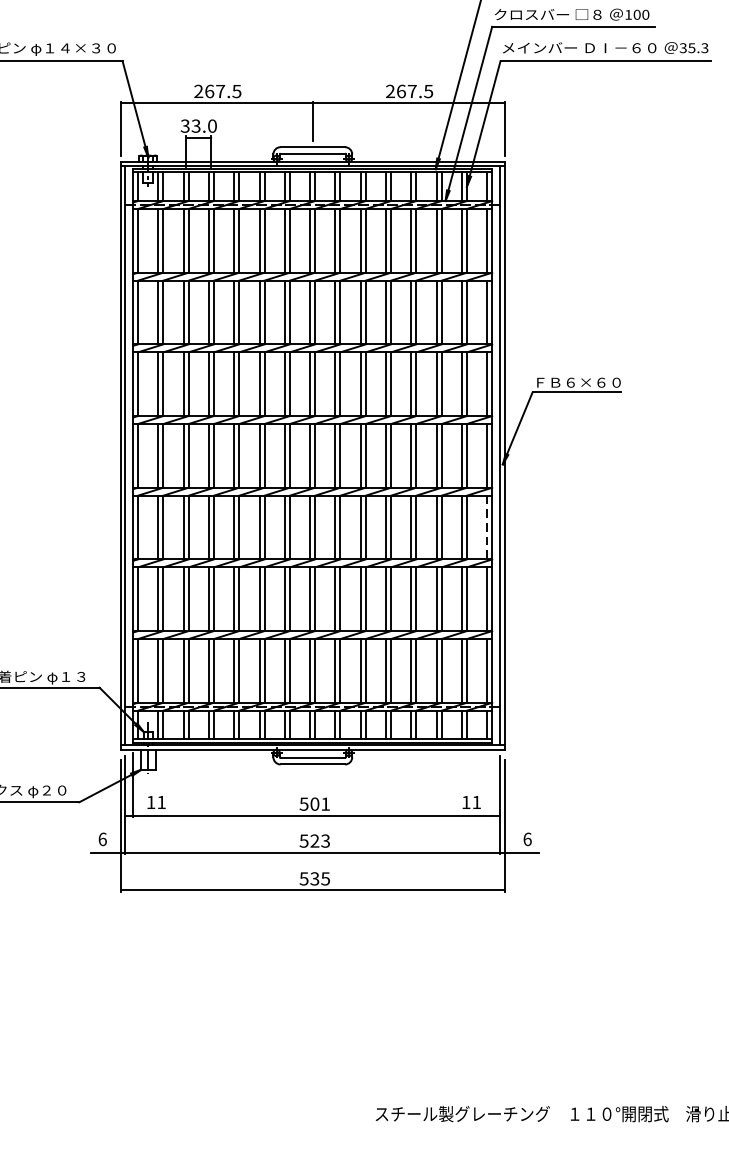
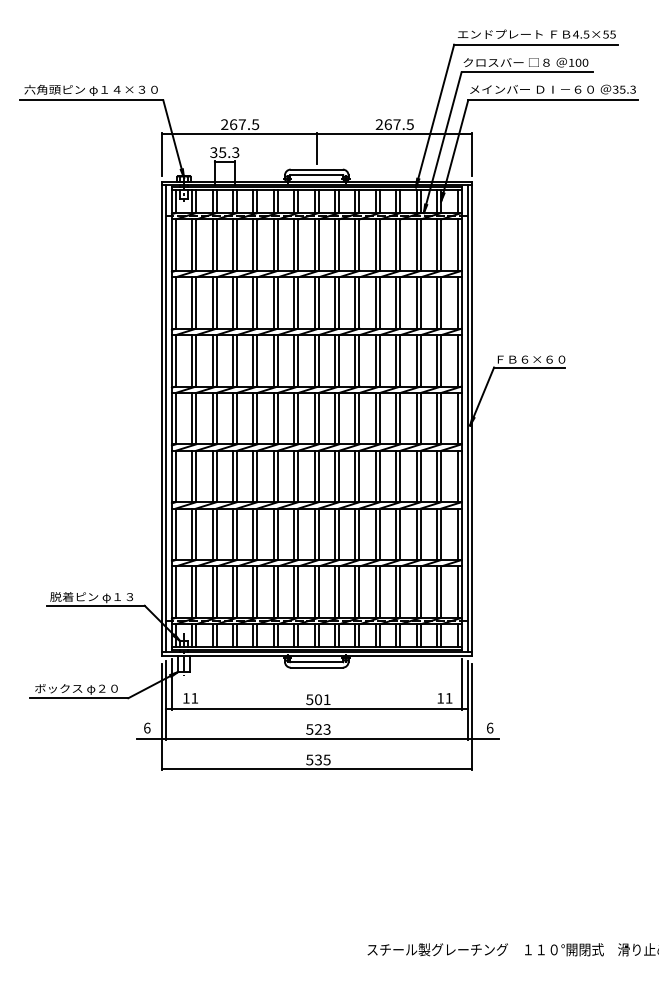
text: (204, 126) -> (229, 152), 33.0 -> 35.3
line: (487, 527) -> (457, 476), dashed -> solid
line: (492, 785) -> (461, 684), added

